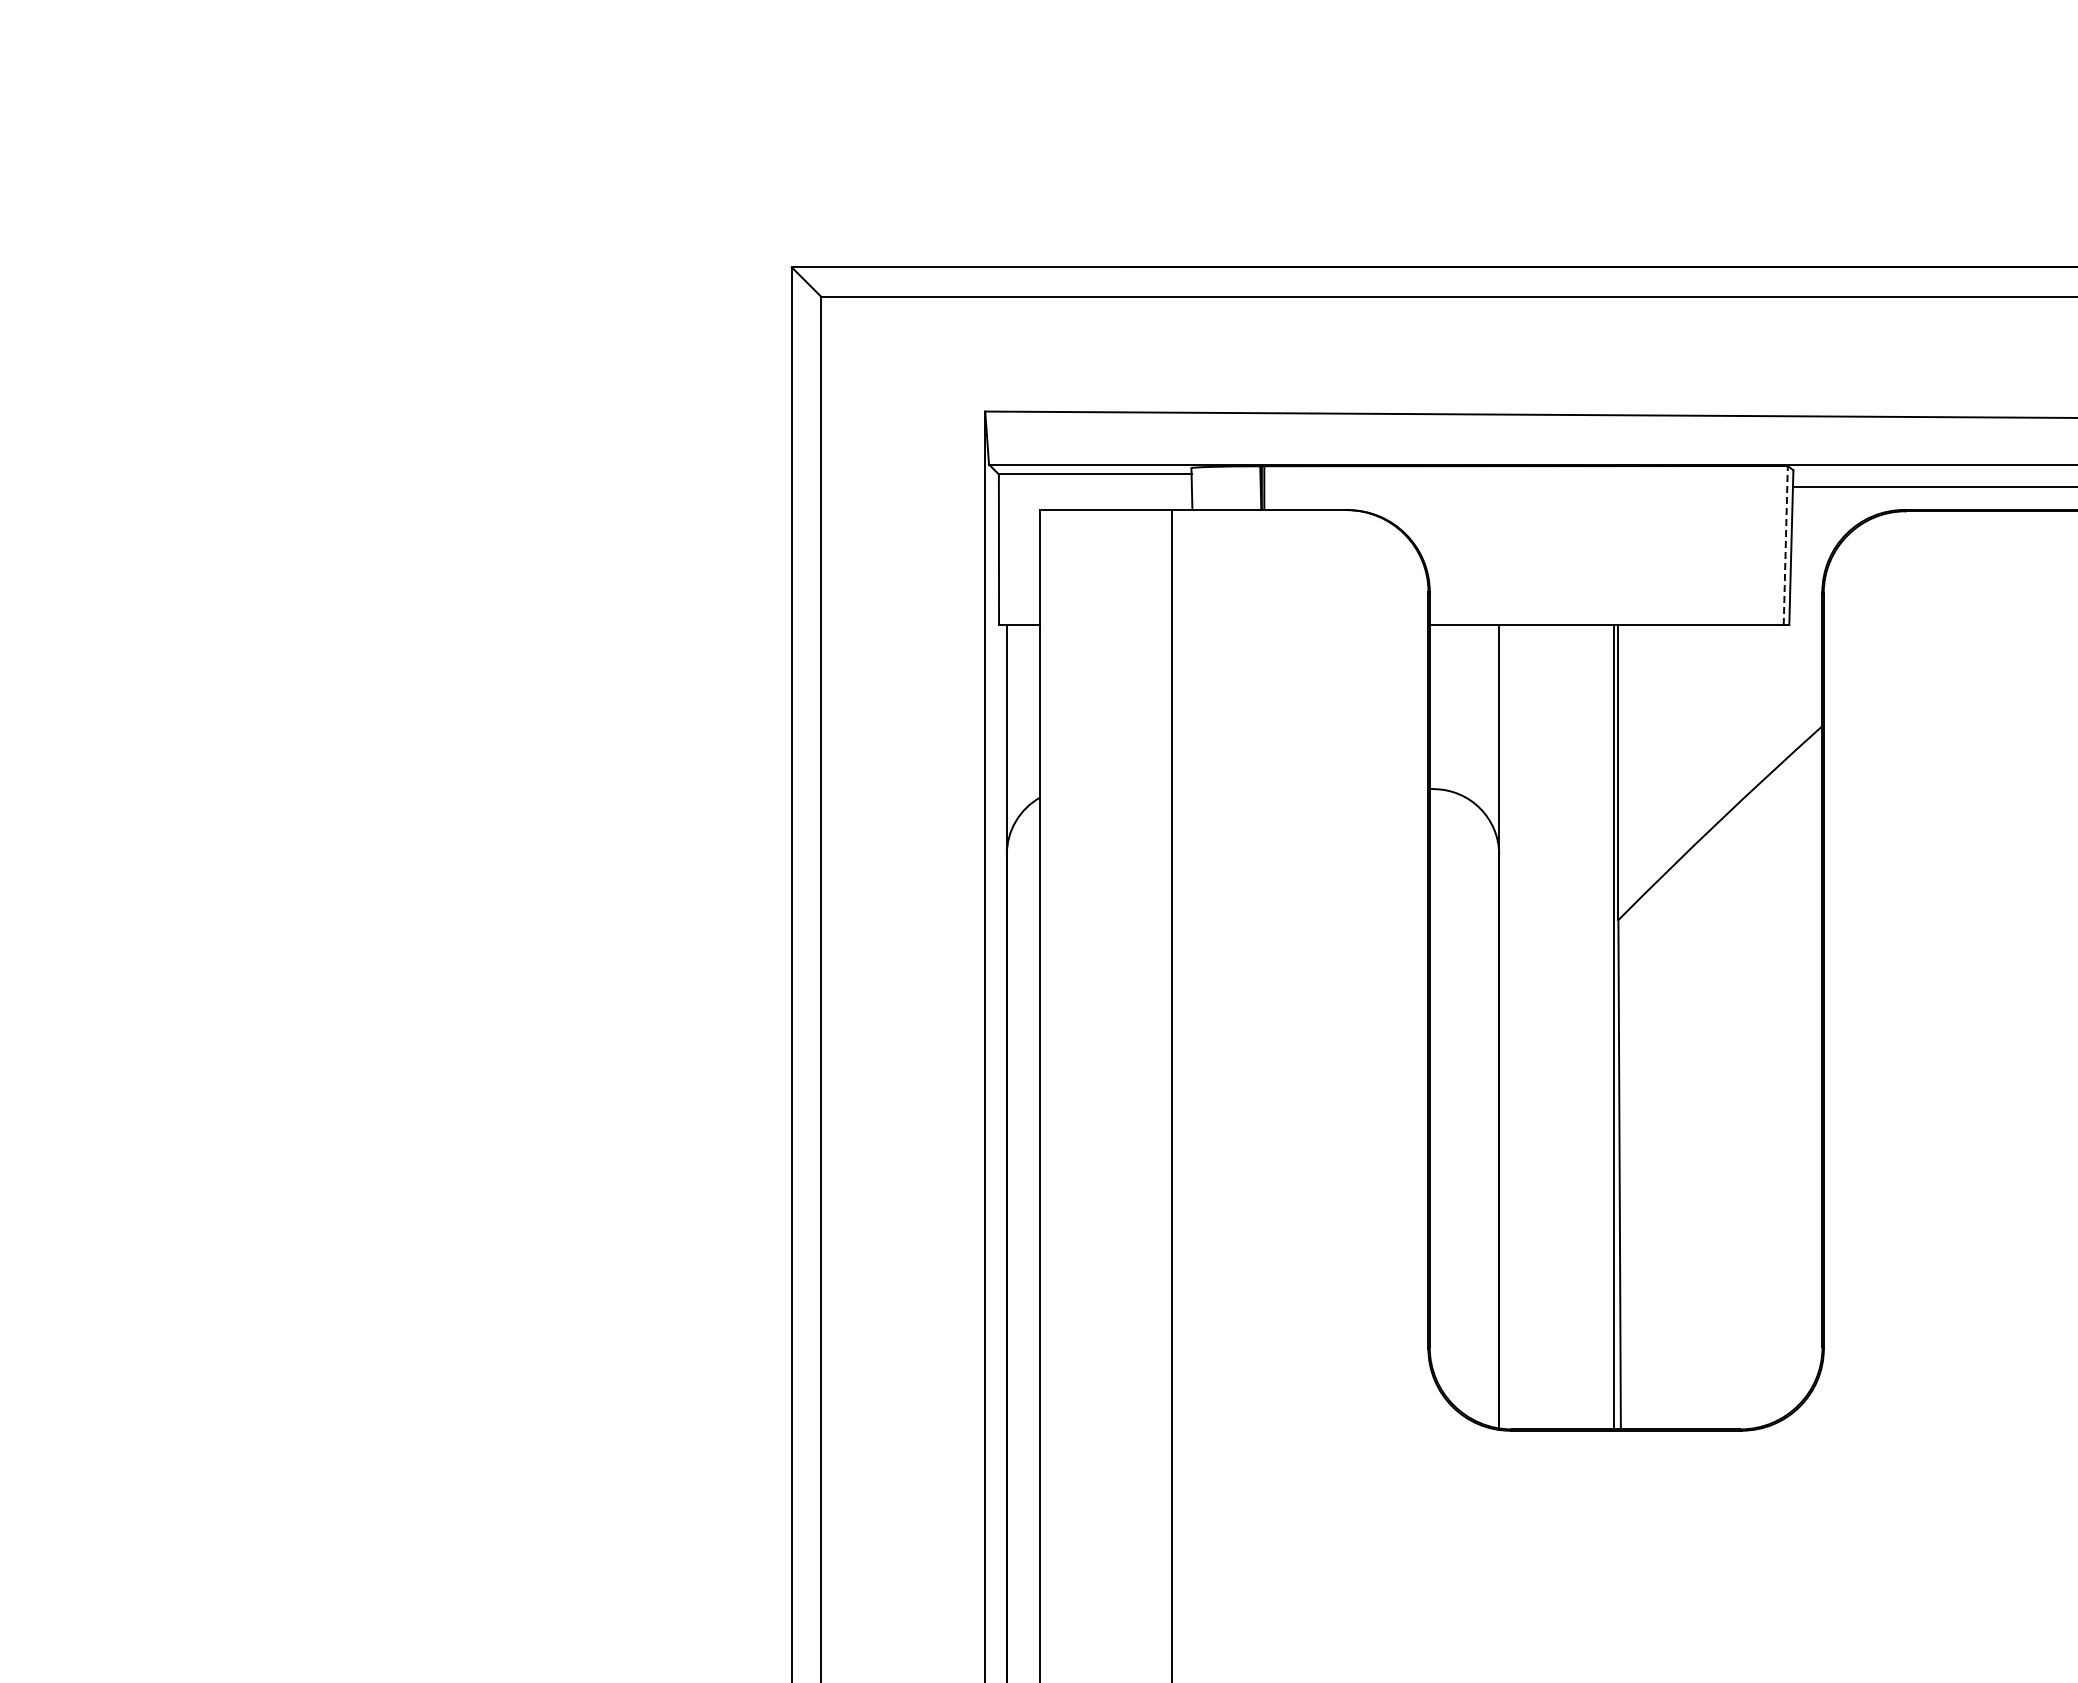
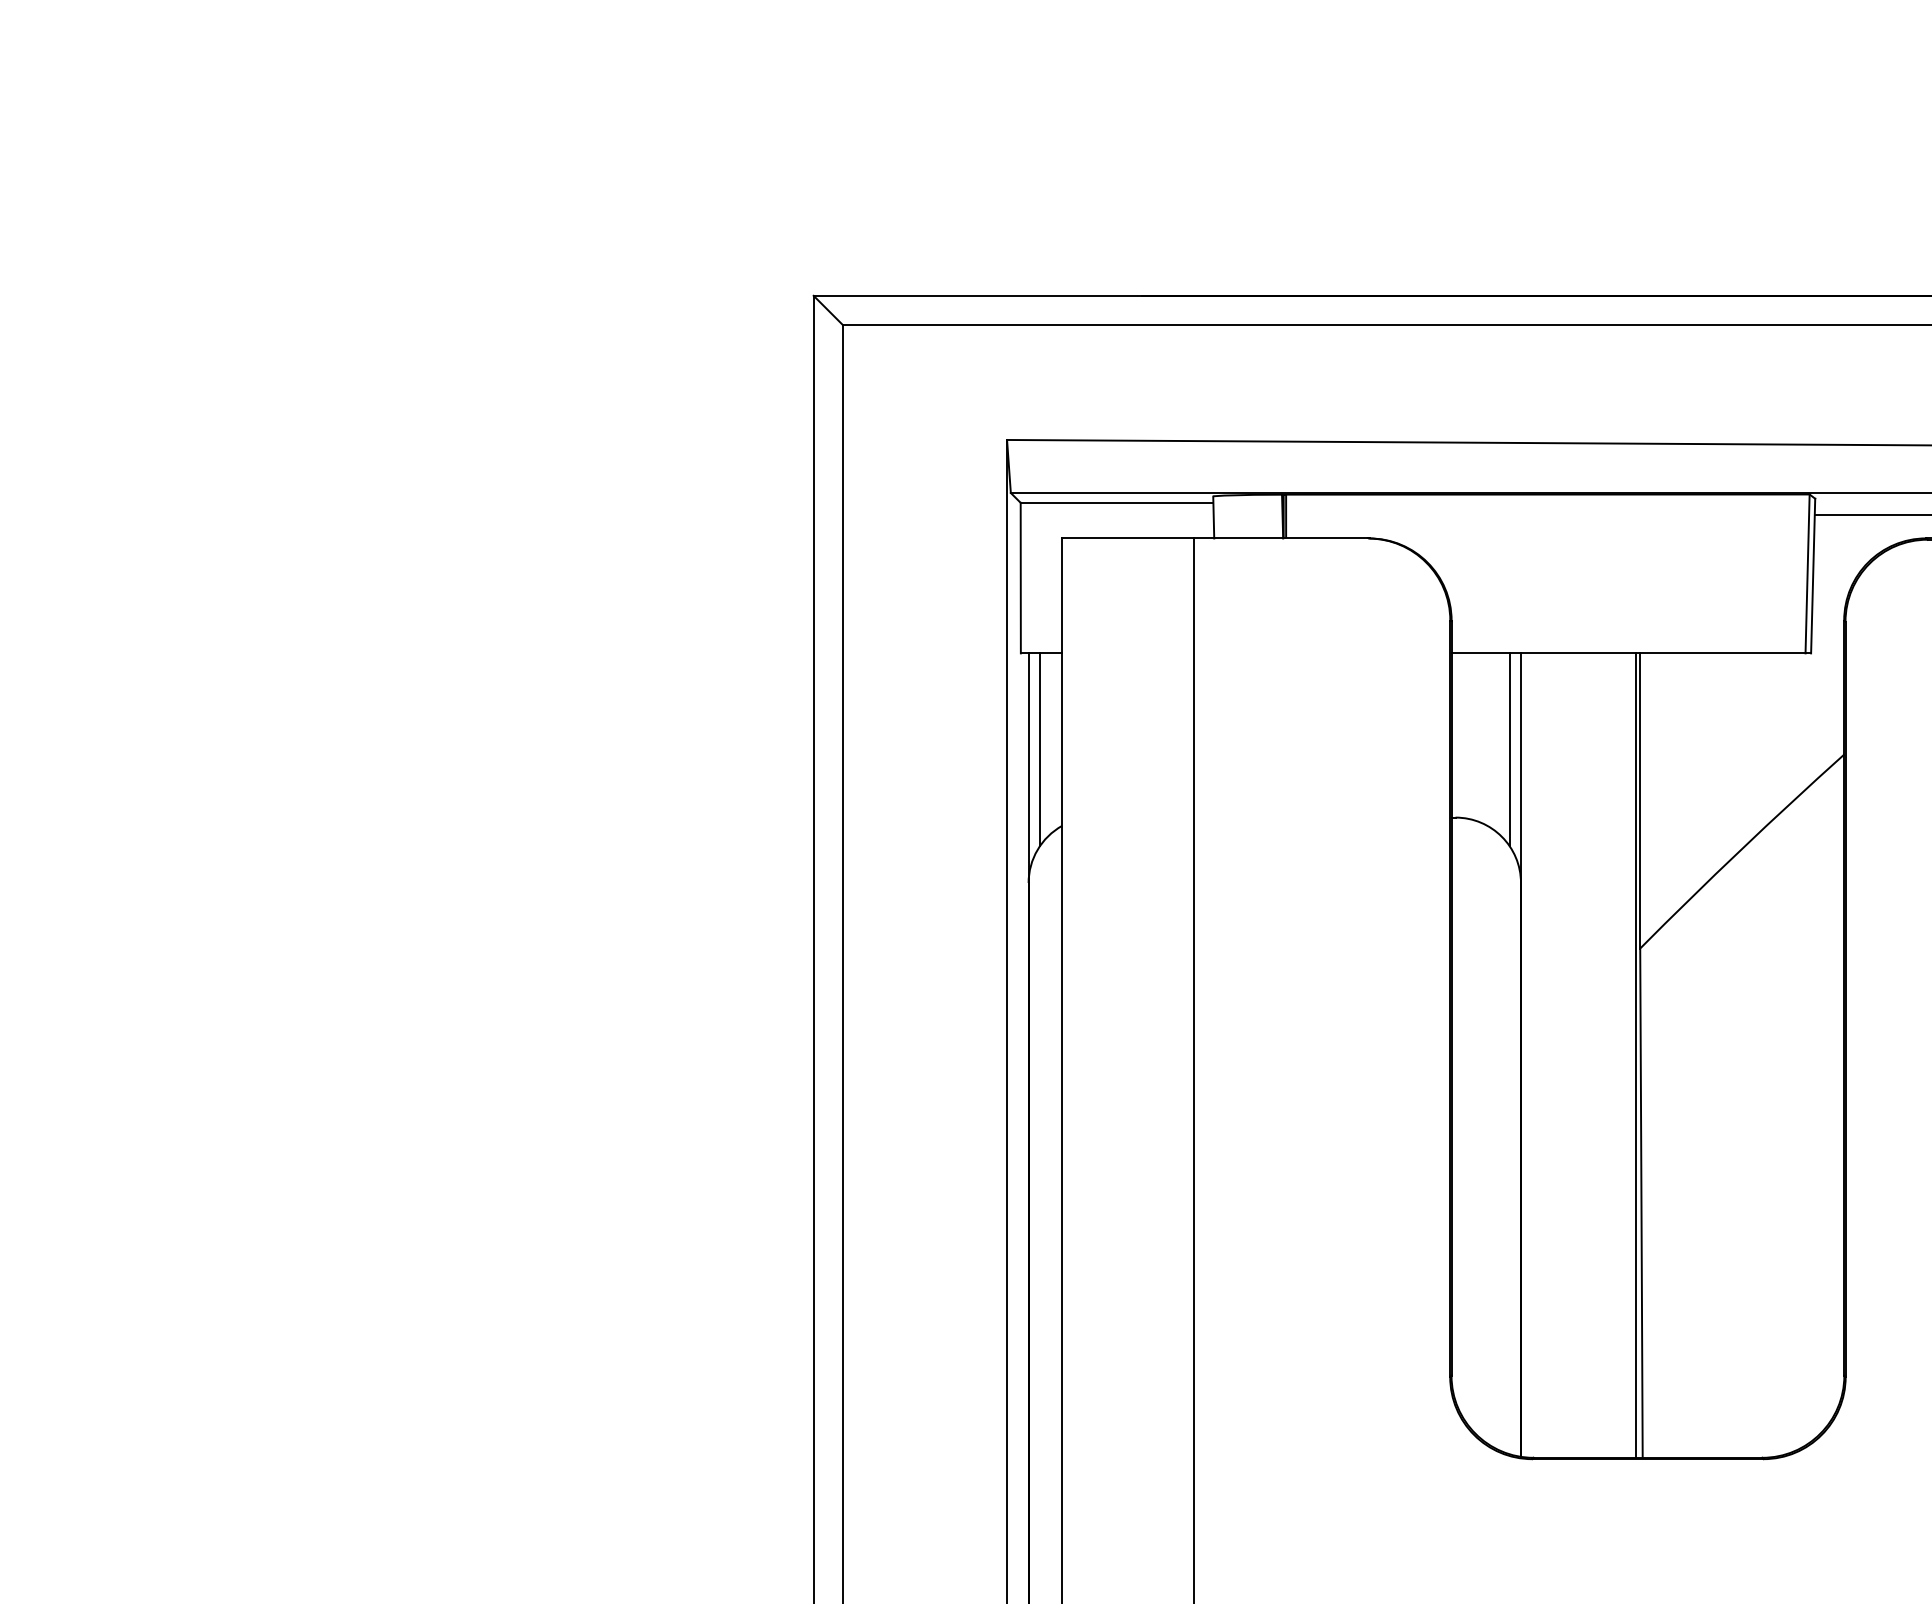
line: (1785, 545) -> (1807, 573), dashed -> solid
line: (1018, 720) -> (1040, 748), added
line: (1487, 720) -> (1509, 748), added

